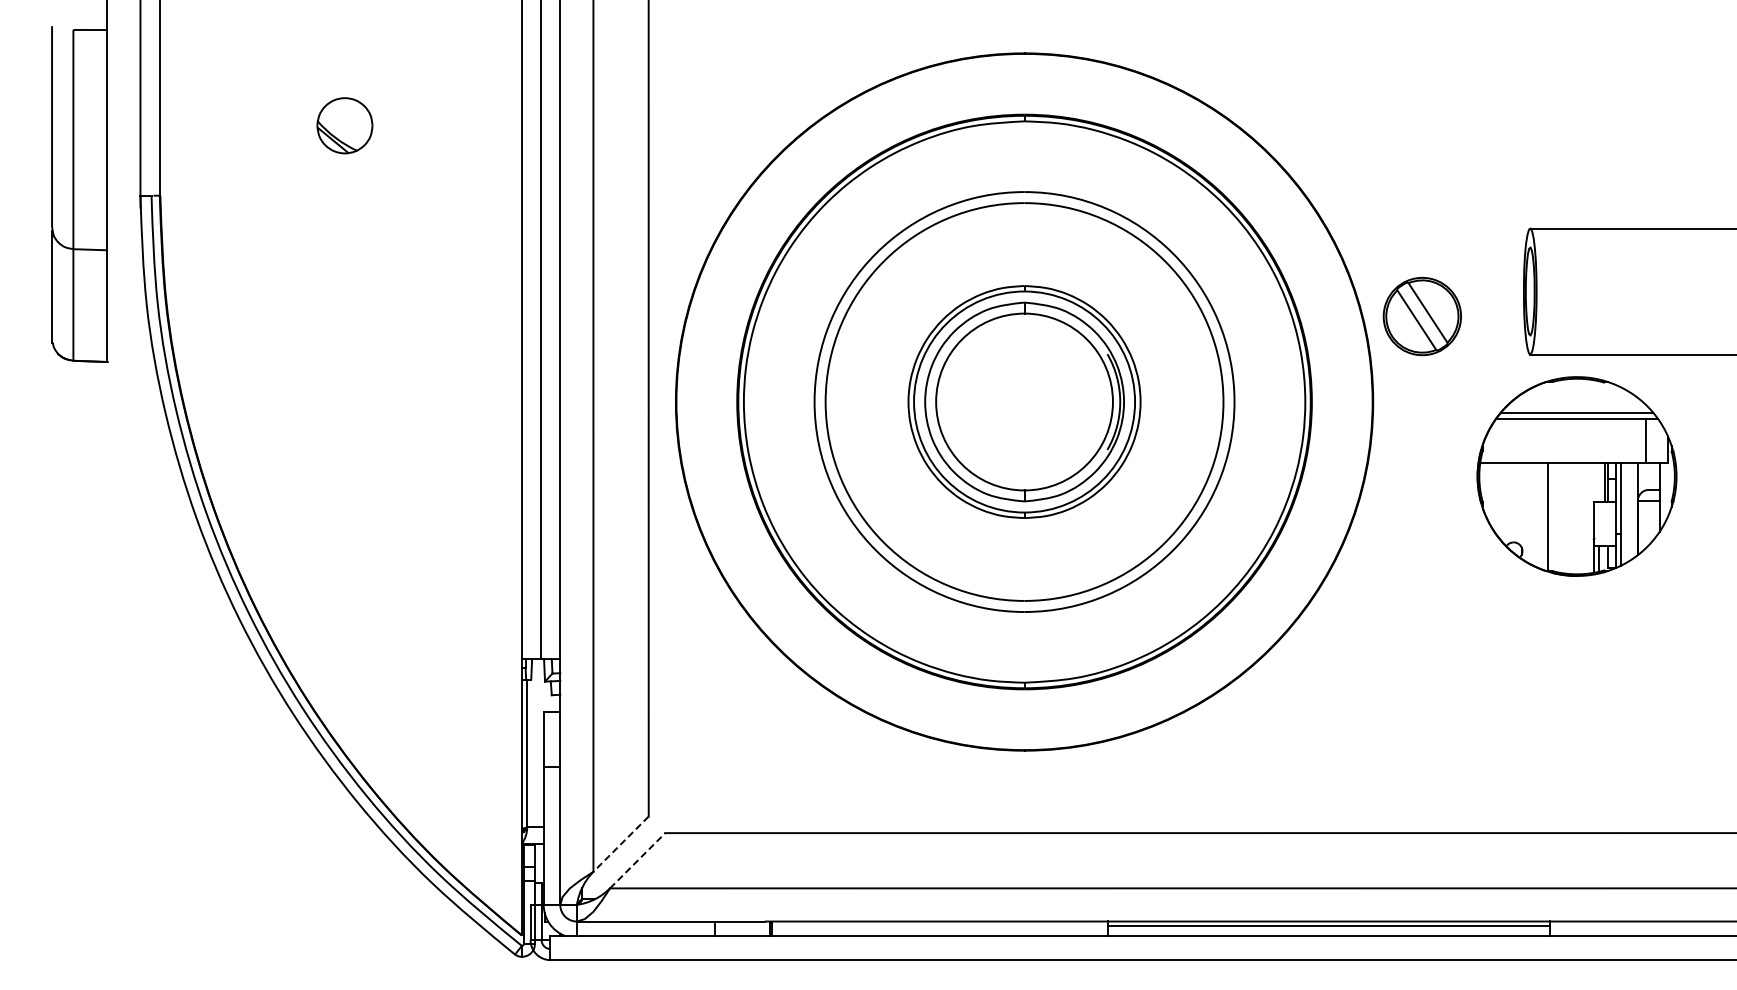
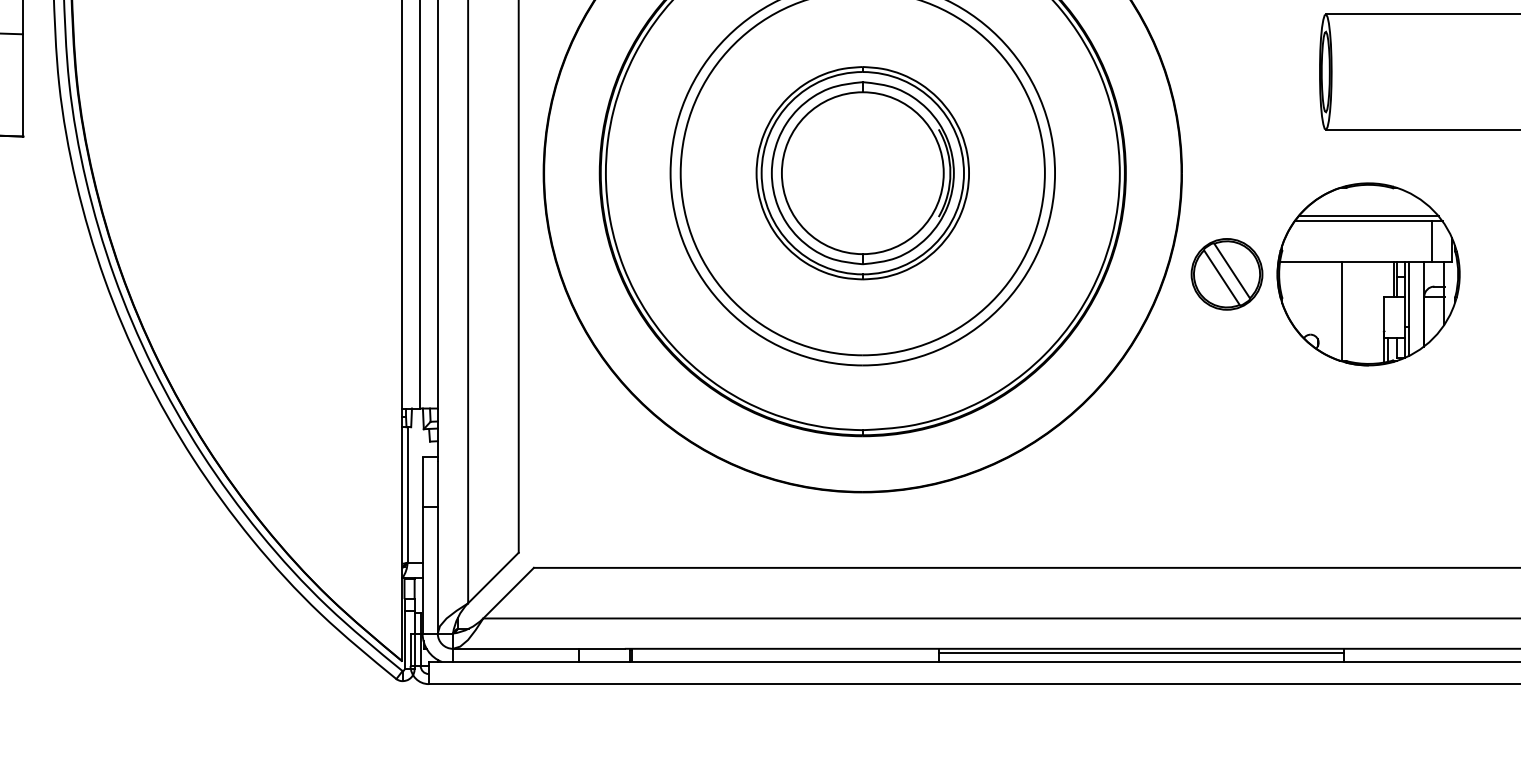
part: (1421, 316) -> (1226, 274), moved
part: (1576, 476) -> (1368, 274), moved
line: (620, 844) -> (492, 578), dashed -> solid
line: (638, 860) -> (509, 592), dashed -> solid

